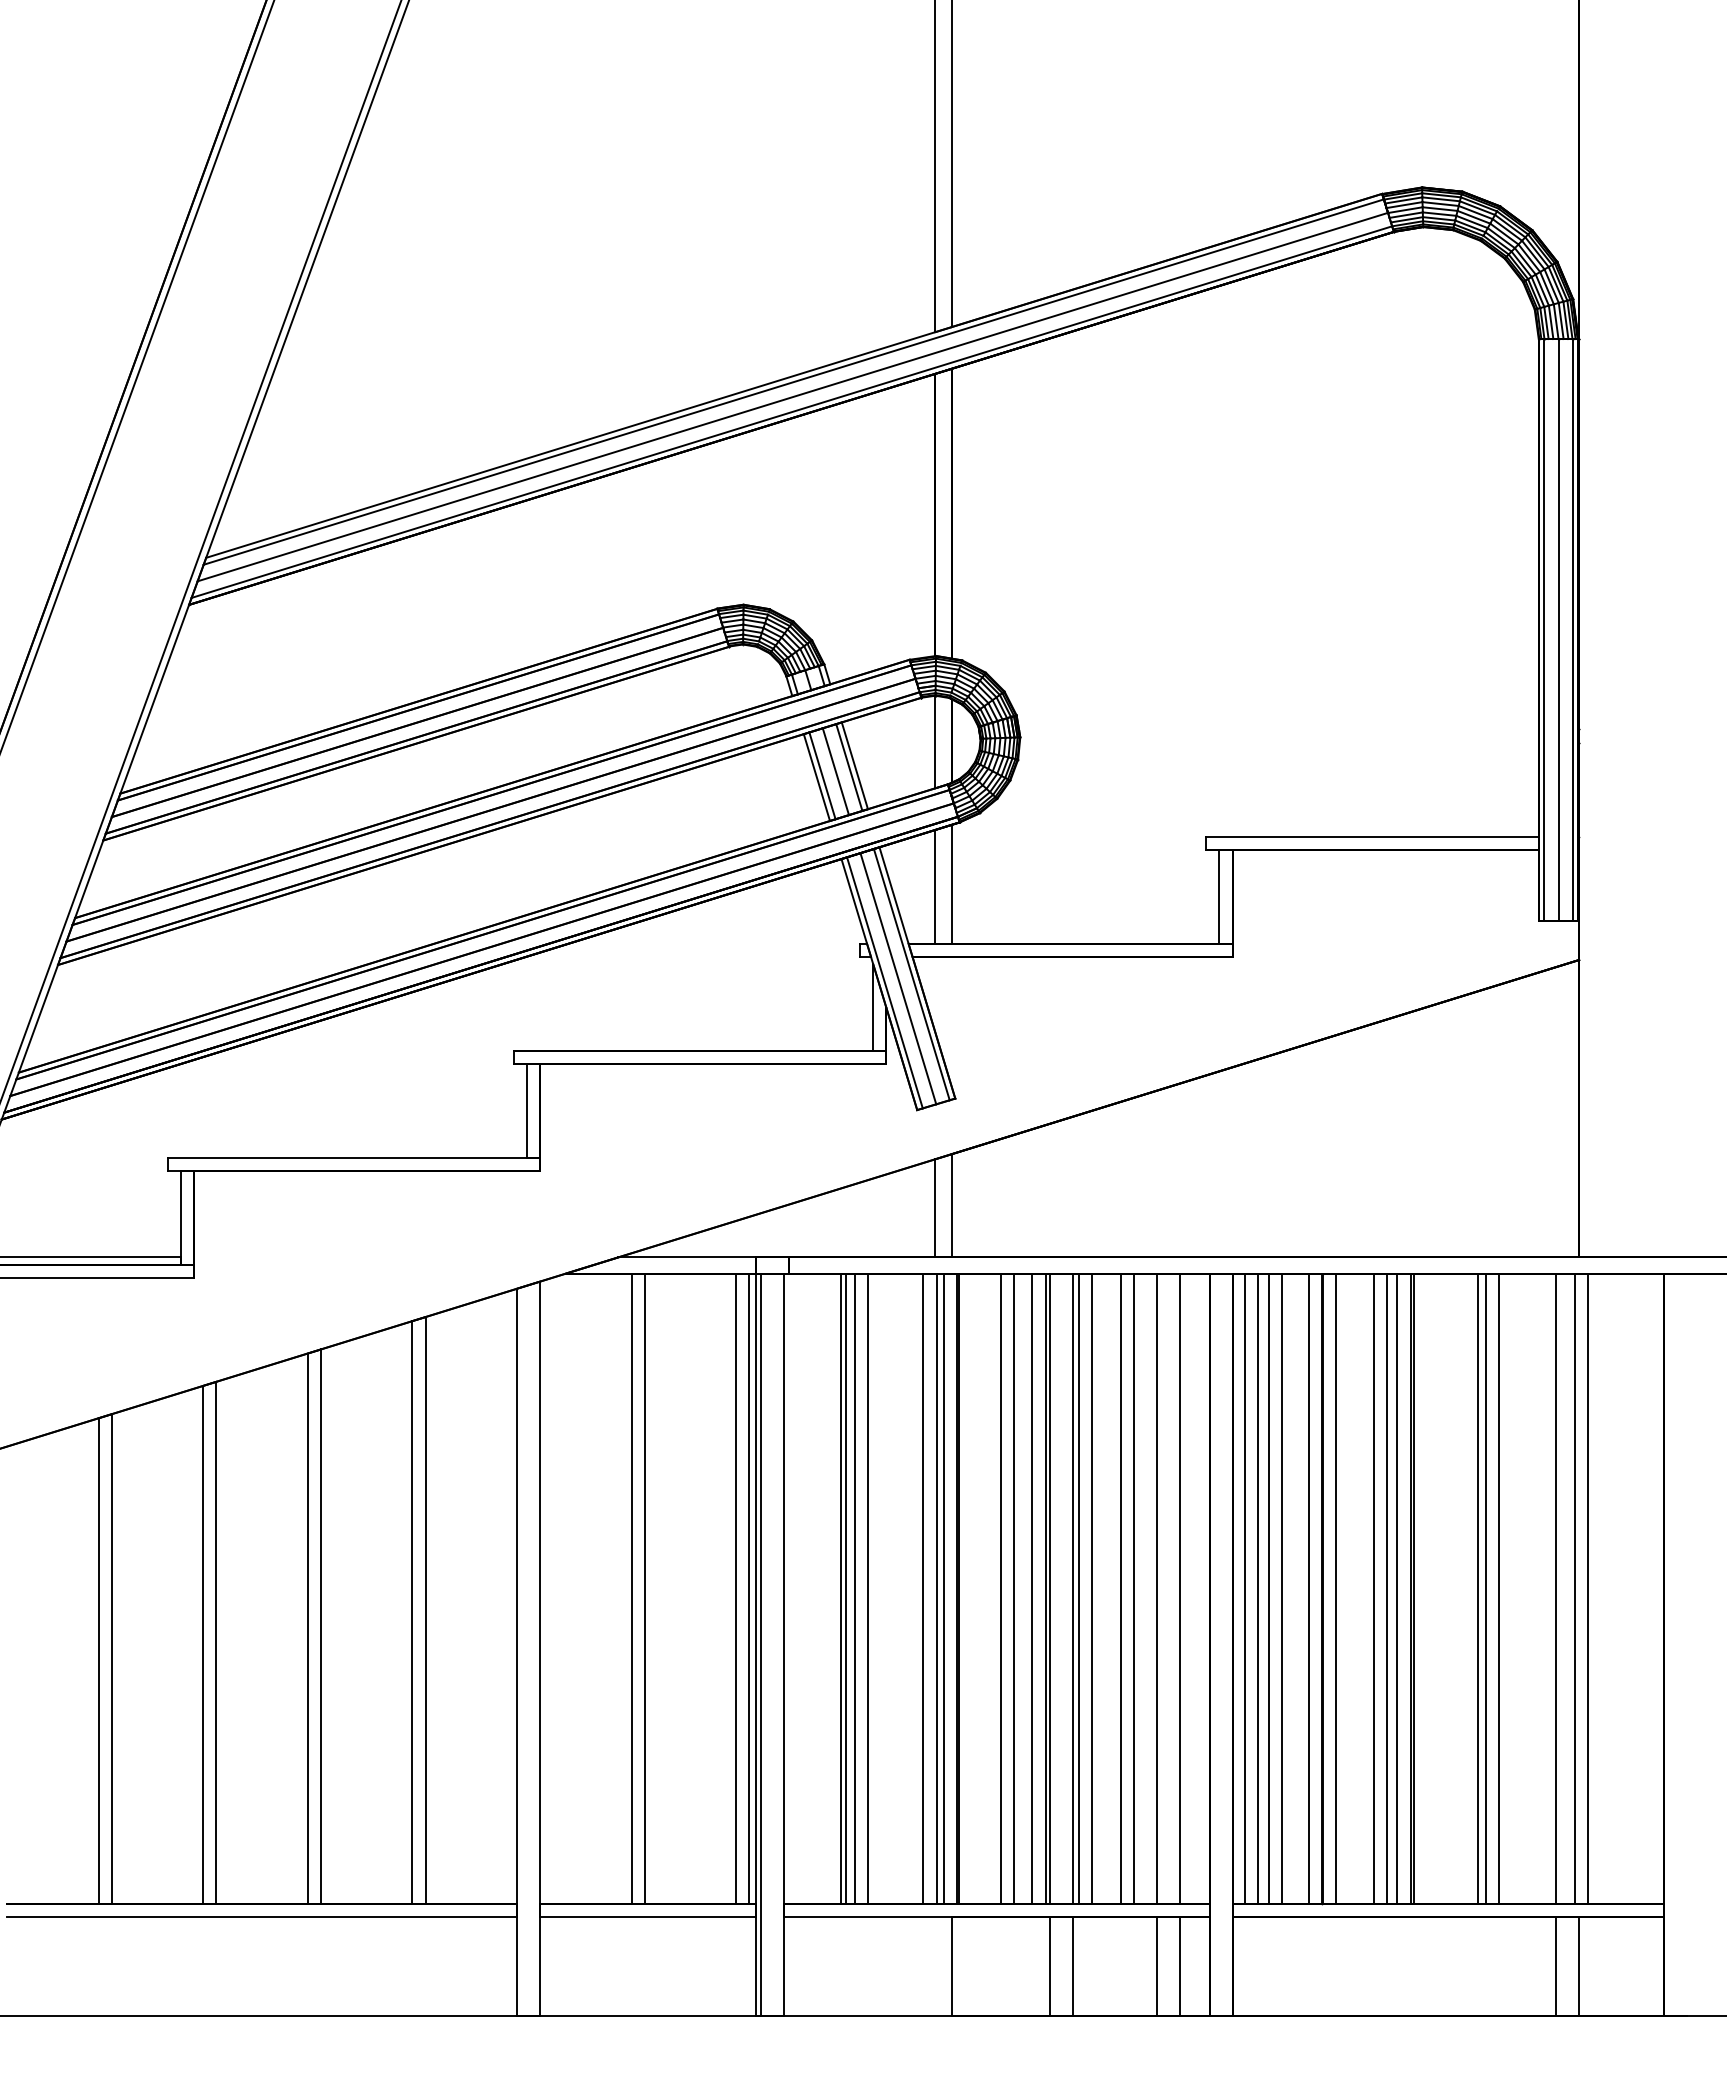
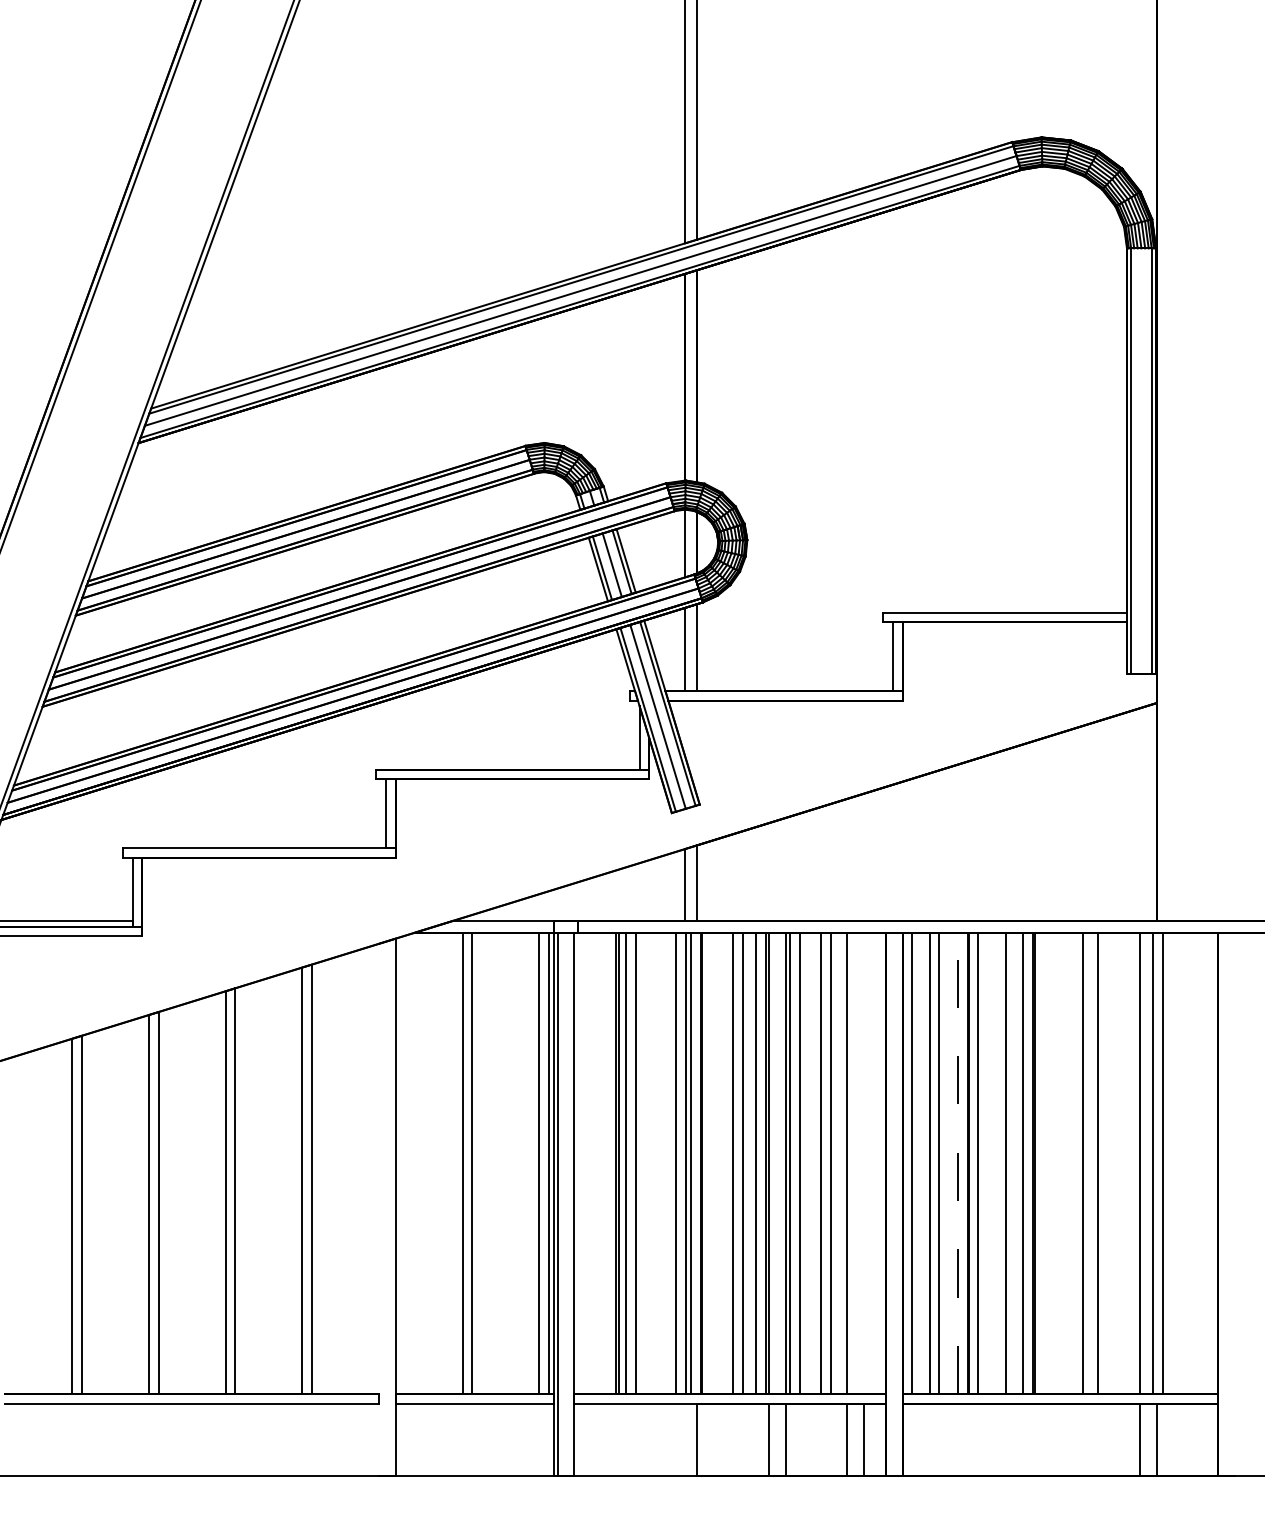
line: (1558, 629) -> (1141, 461), removed
line: (1180, 1588) -> (864, 1163), removed
line: (1257, 1588) -> (921, 1163), removed
line: (1308, 1588) -> (958, 1163), solid -> dashed
line: (1386, 1588) -> (1015, 1163), removed
line: (1486, 1588) -> (1088, 1163), removed
line: (517, 1651) -> (379, 1209), removed

